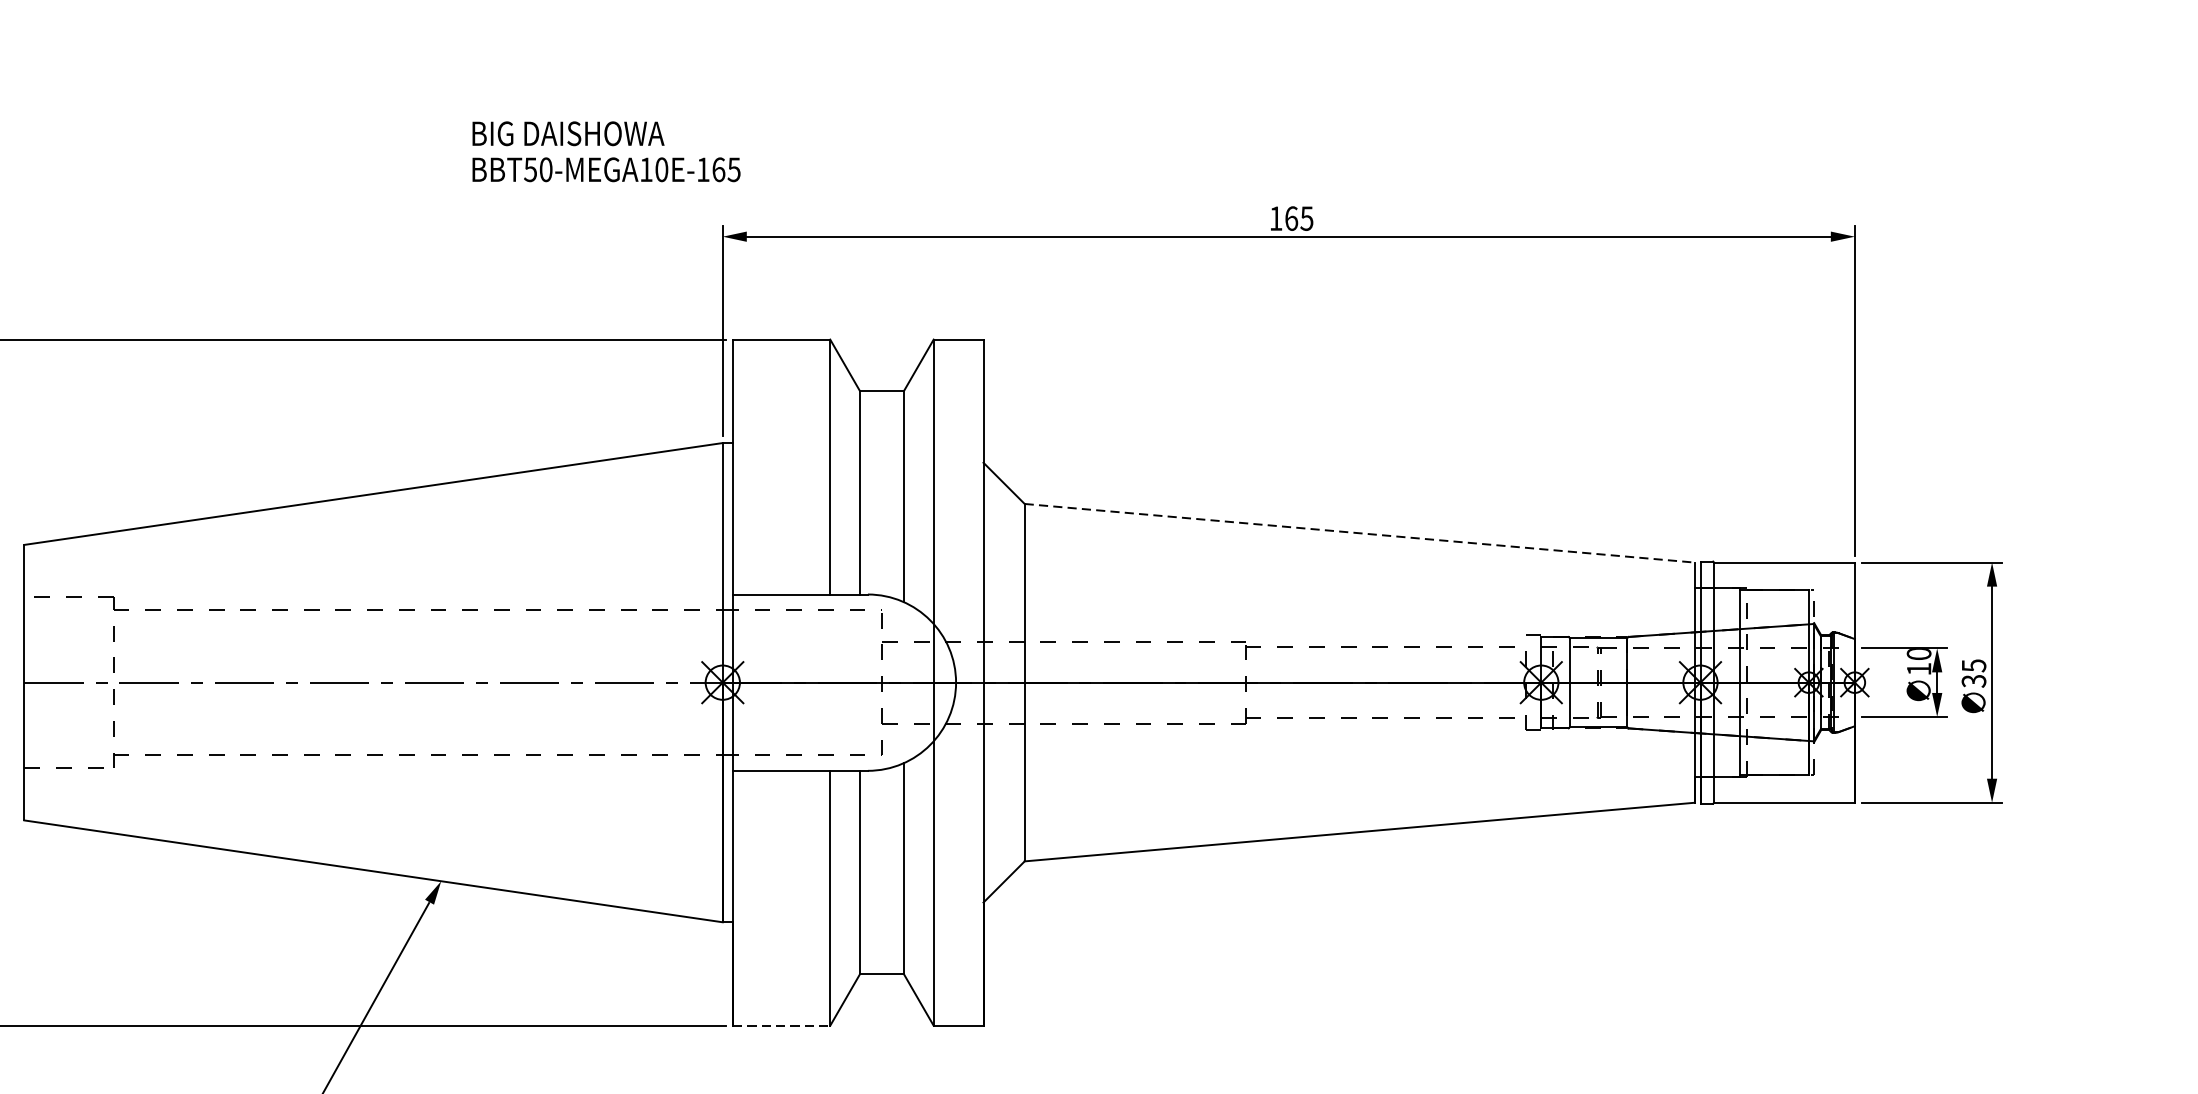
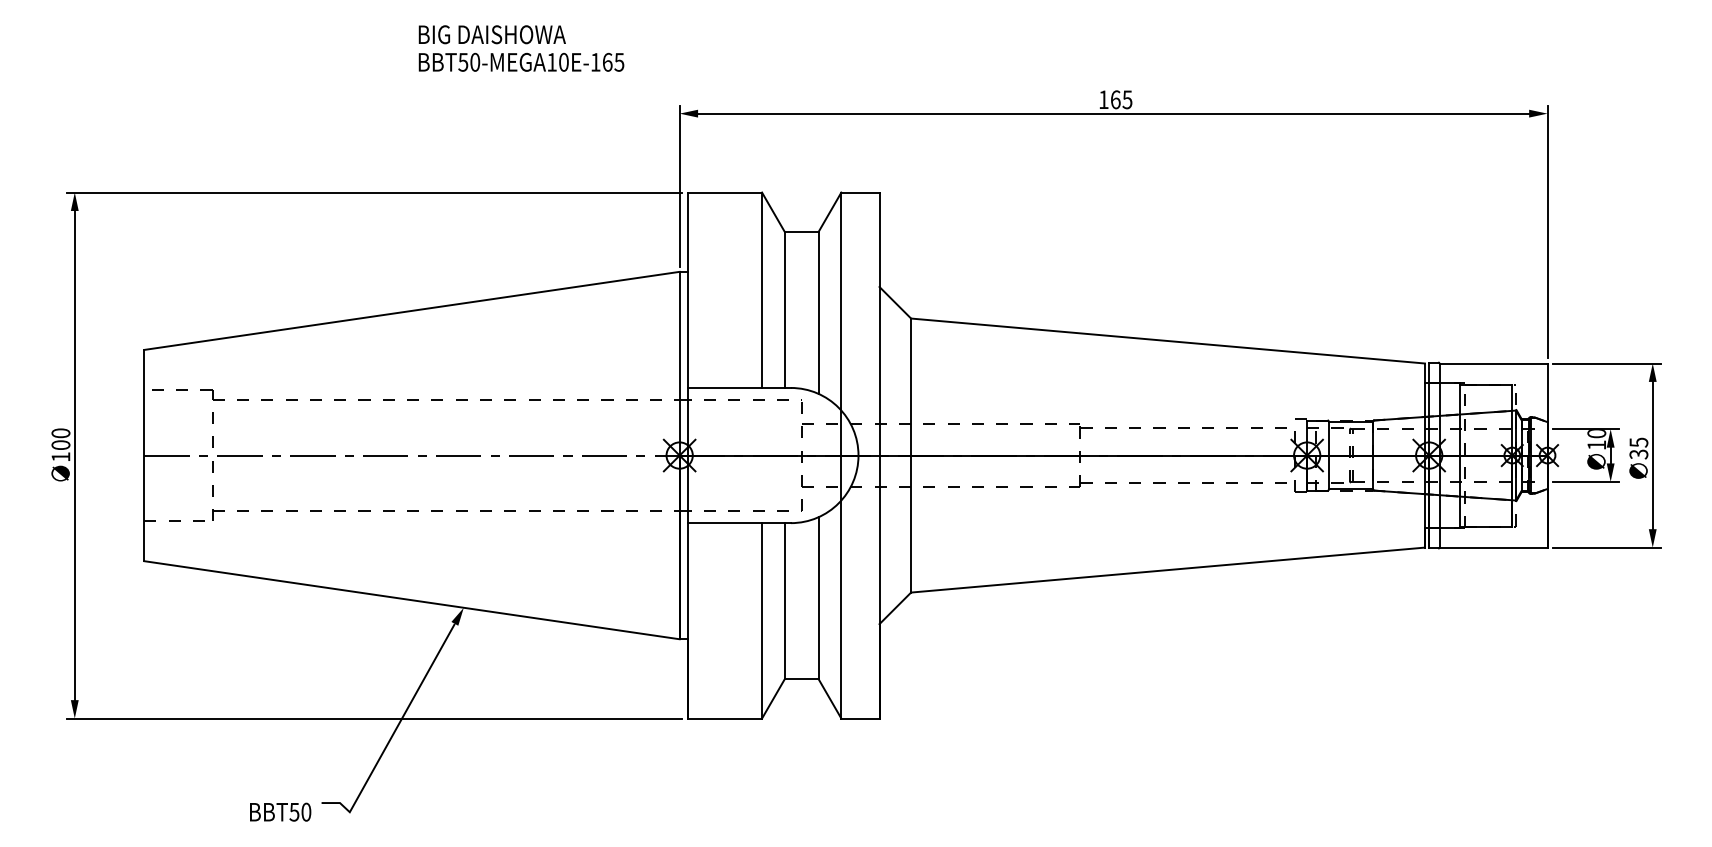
text: (606, 151) -> (521, 48), moved
line: (1360, 533) -> (1168, 341), dashed -> solid
line: (782, 1025) -> (725, 718), dashed -> solid

